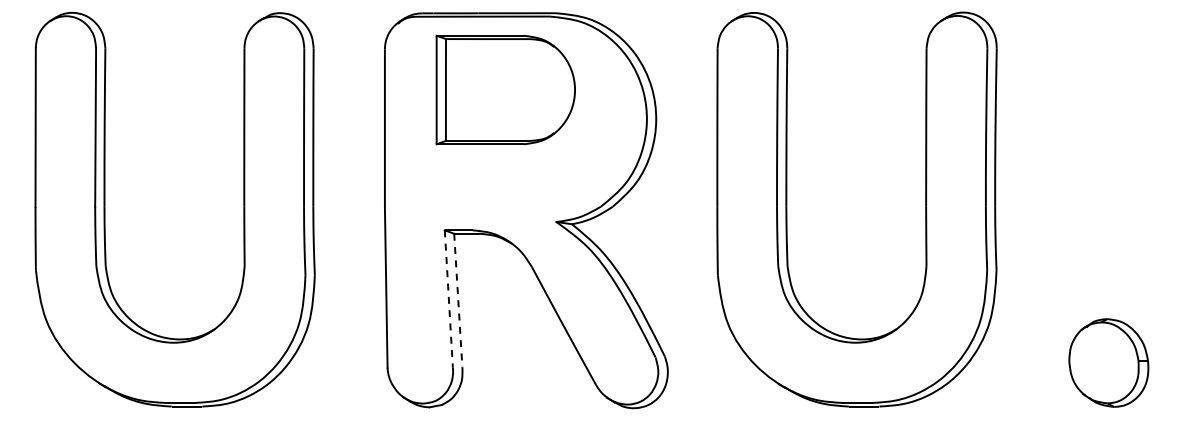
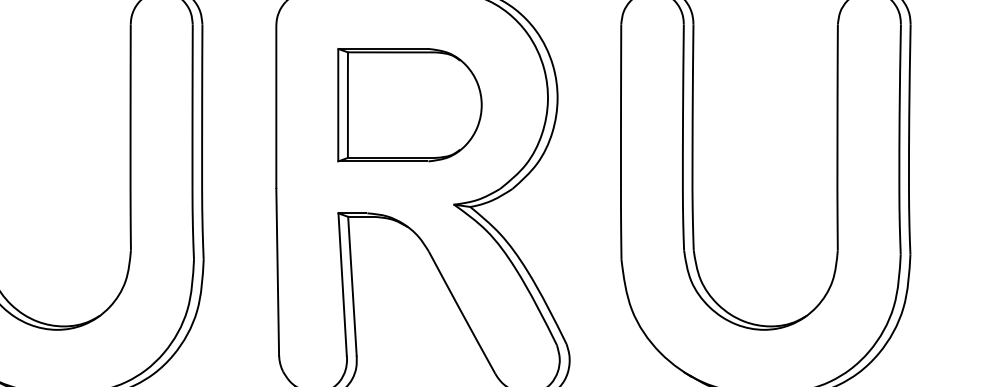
part: (505, 89) -> (409, 104), moved
line: (448, 299) -> (342, 285), dashed -> solid
line: (458, 301) -> (352, 287), dashed -> solid

